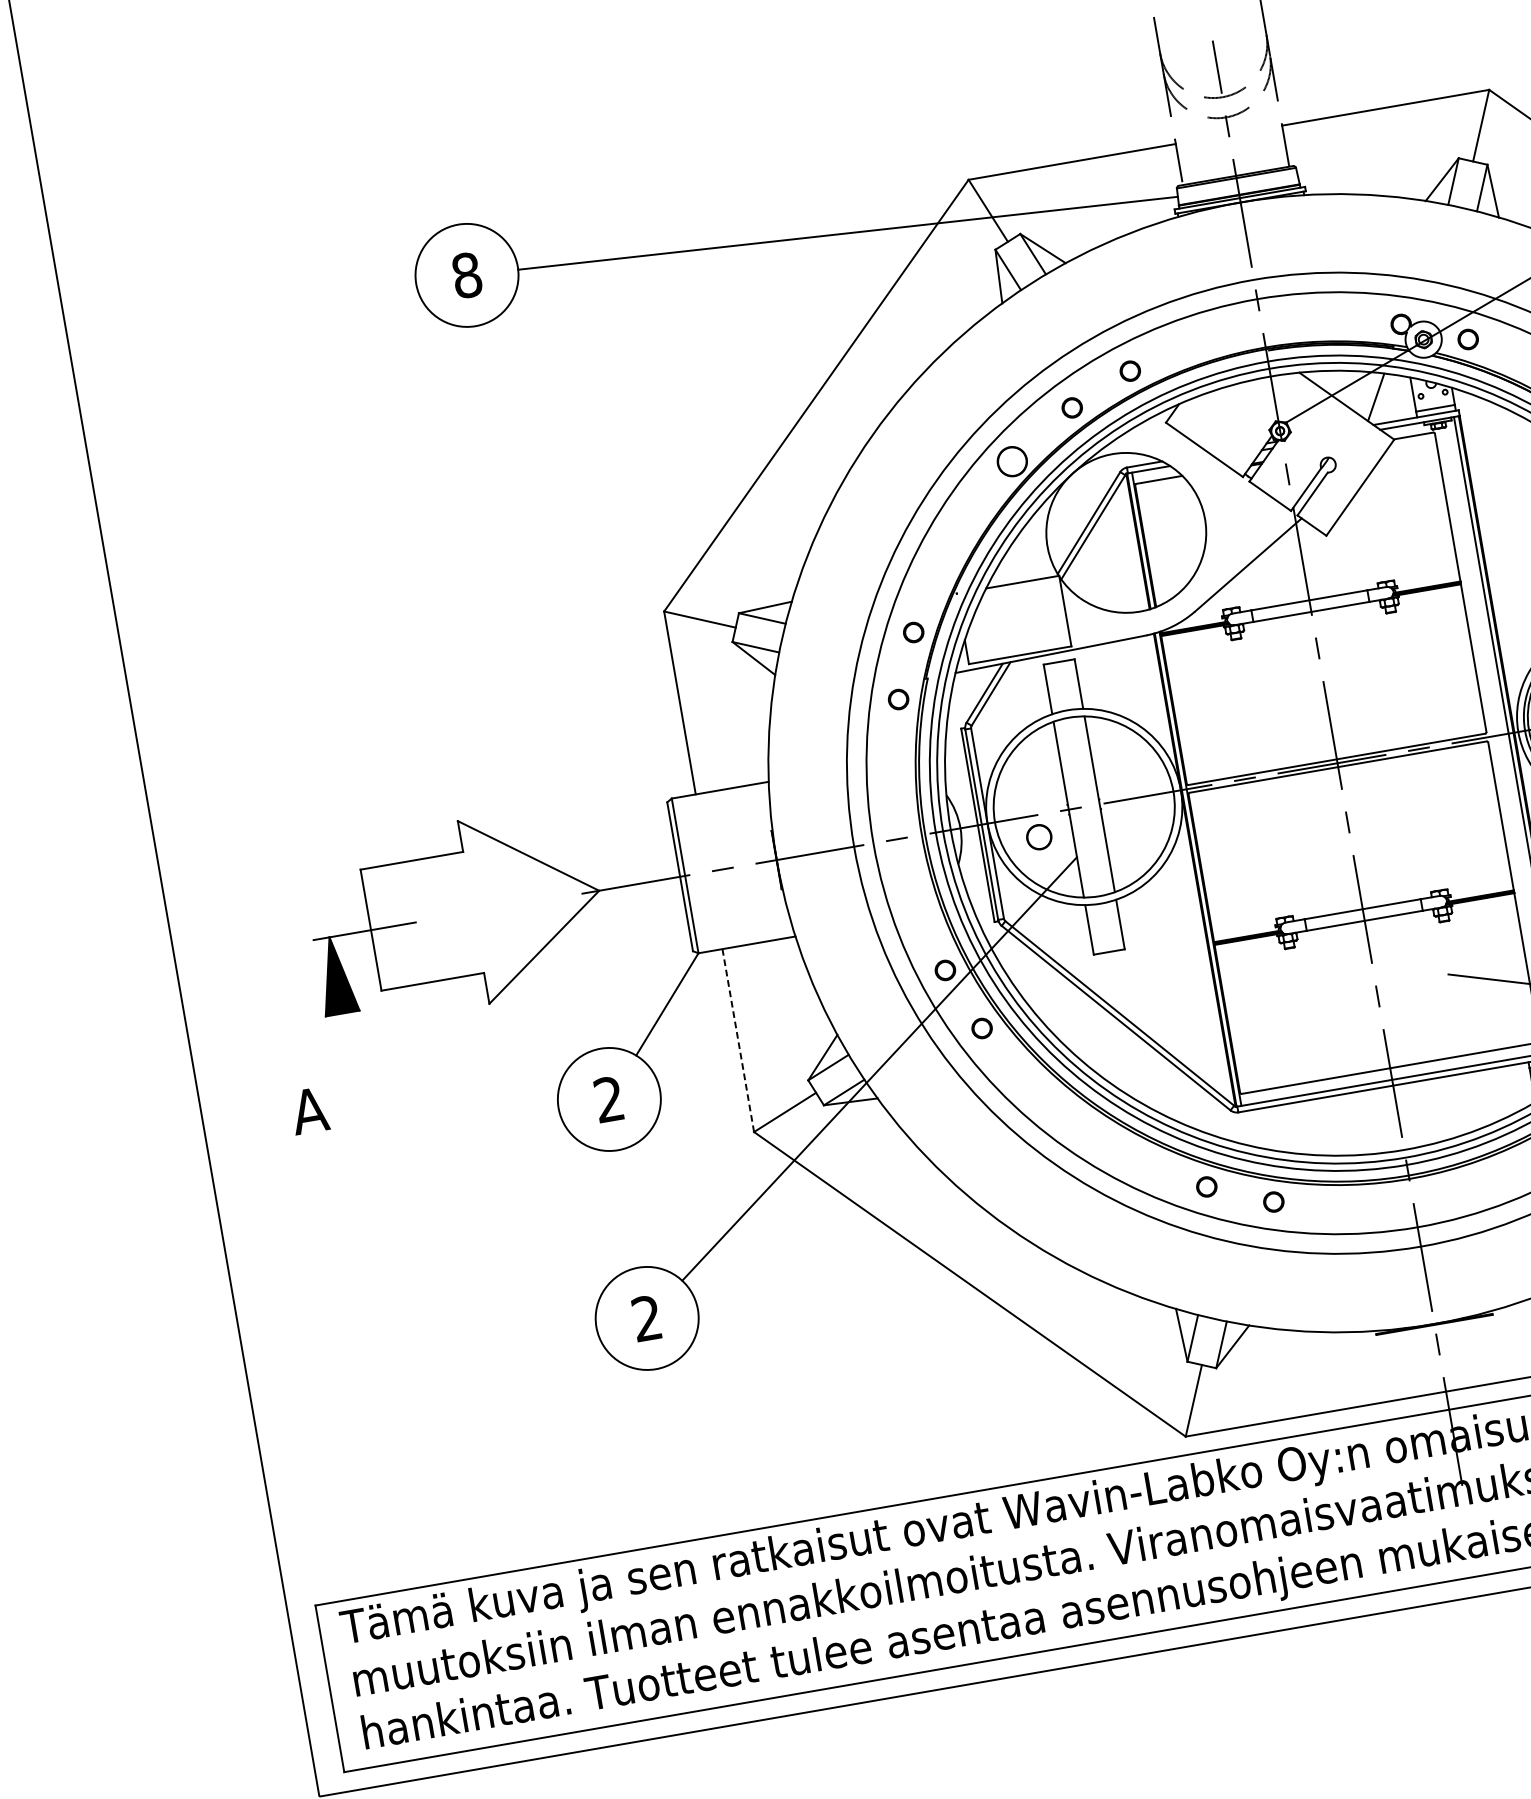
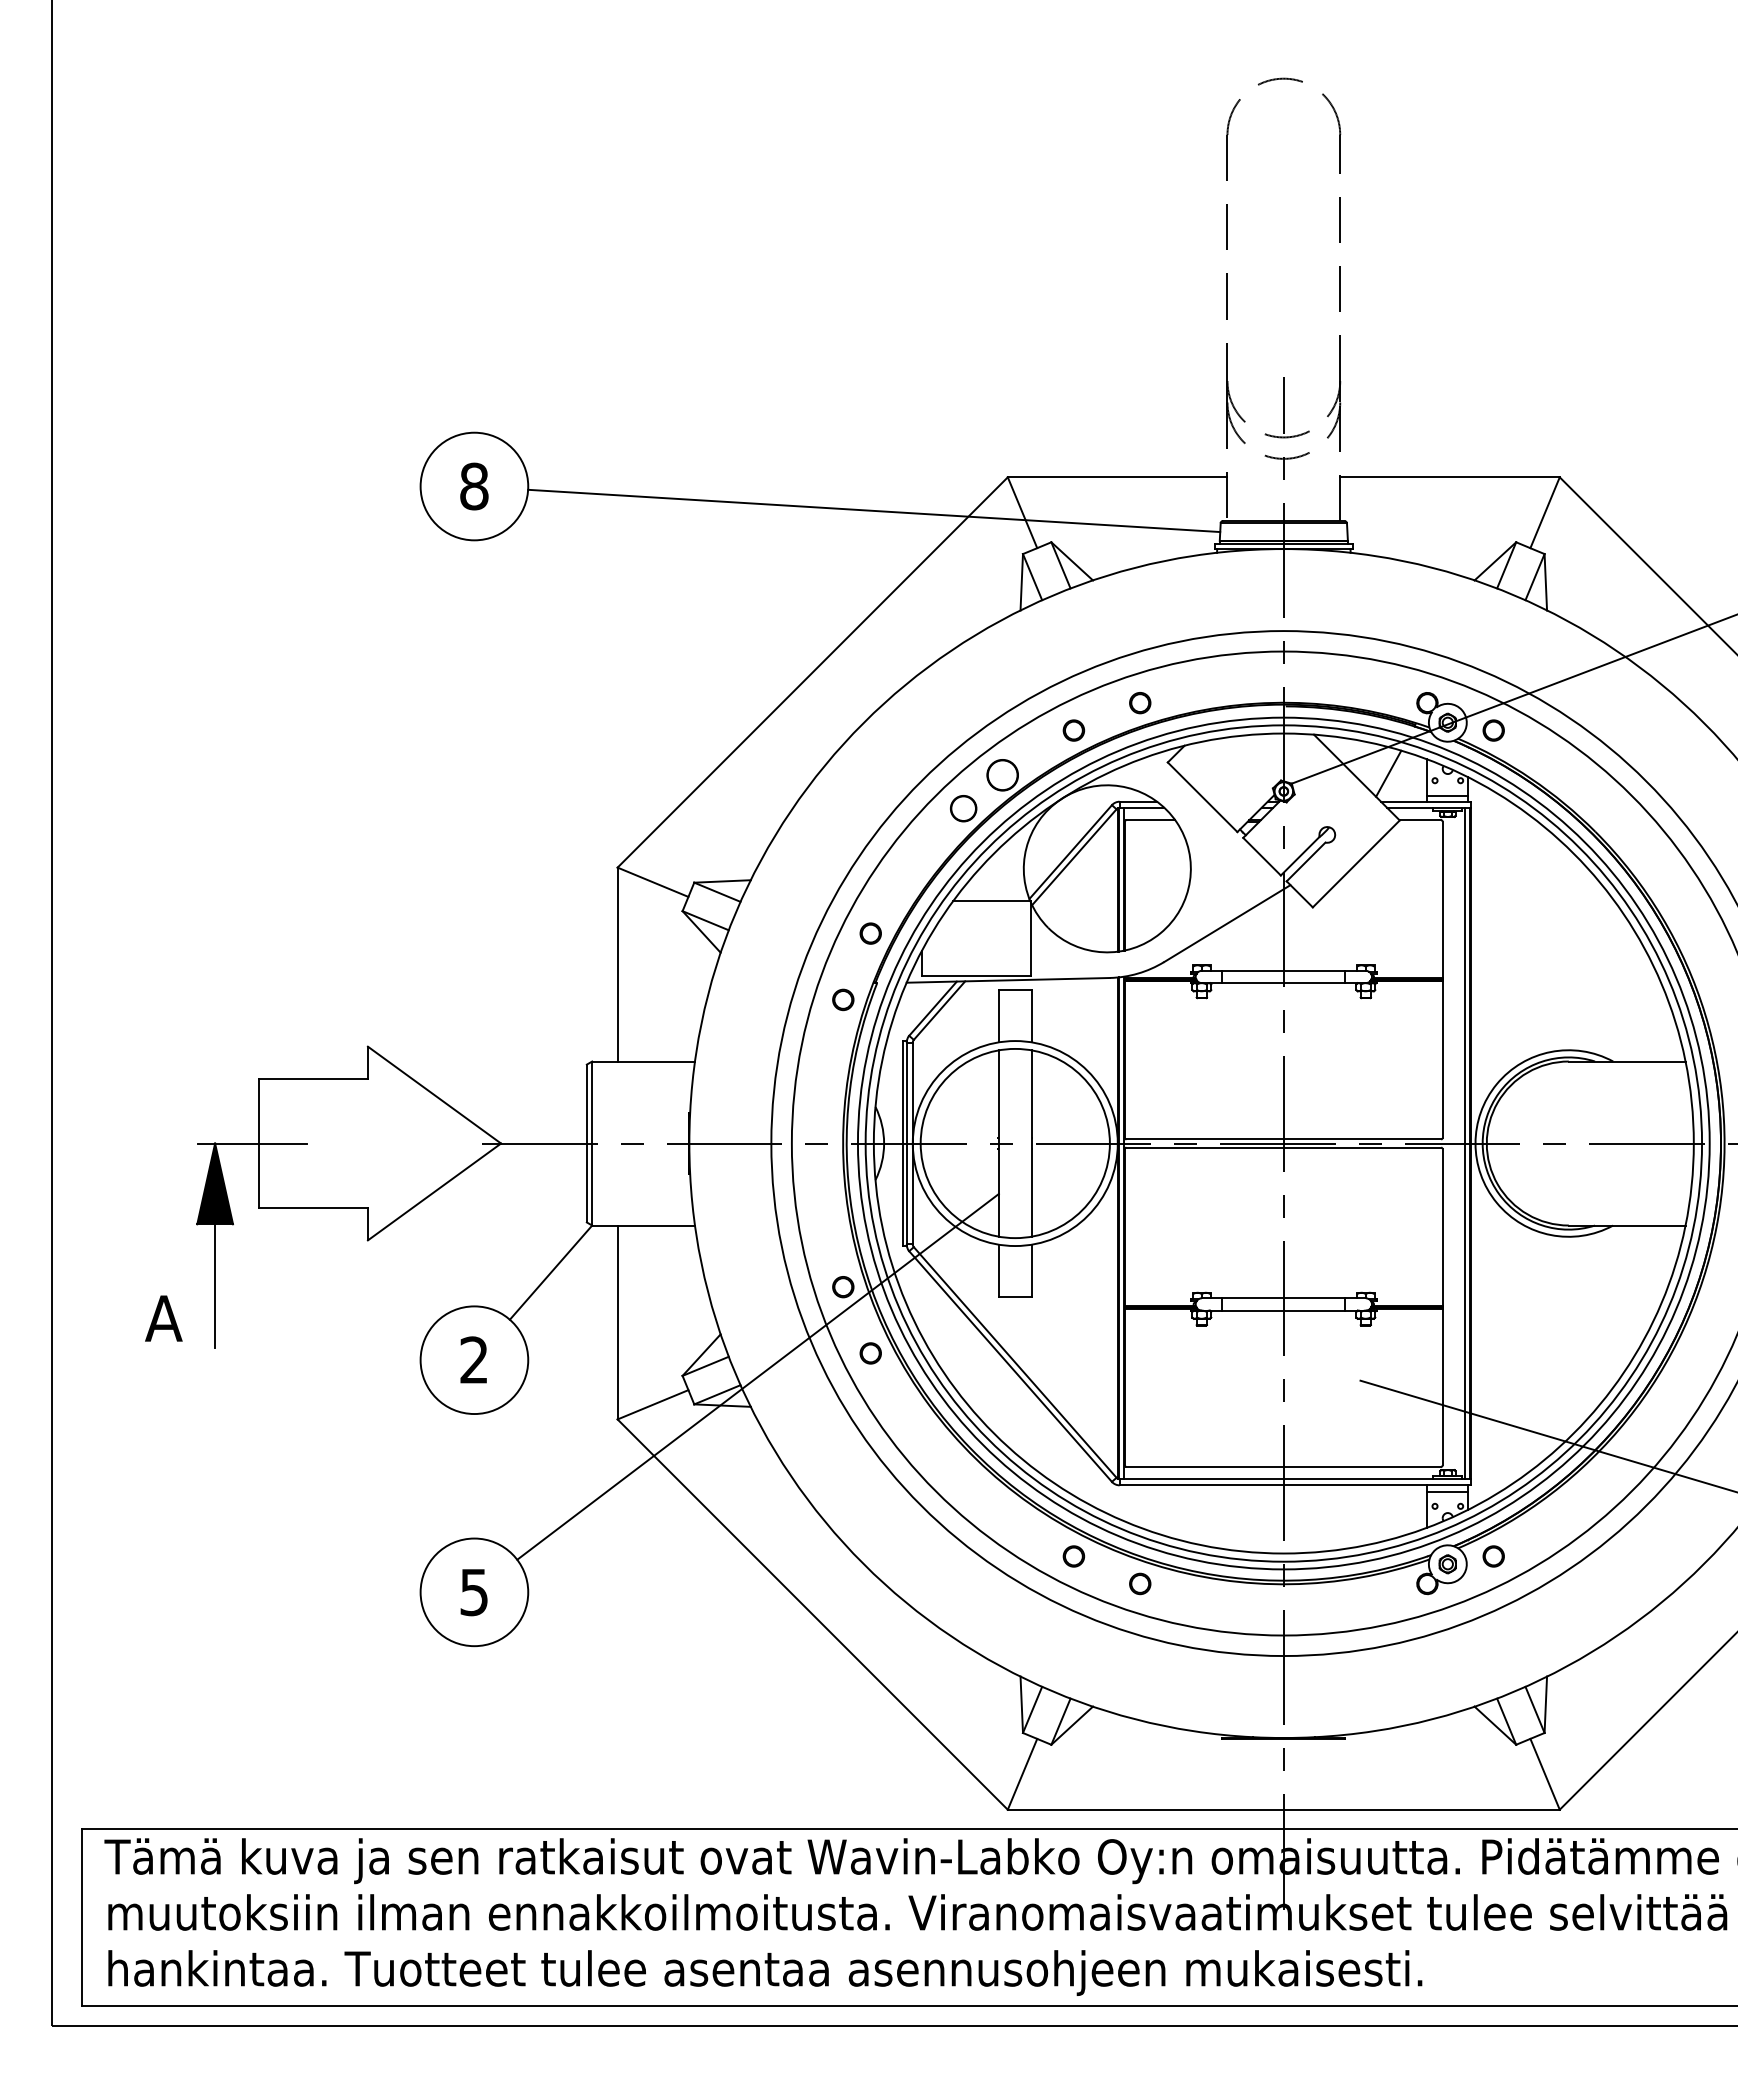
circle: (1039, 837) -> (963, 808), moved
line: (738, 1040) -> (617, 1322), dashed -> solid
line: (353, 1072) -> (215, 1286), added
text: (646, 1318) -> (473, 1592), 2 -> 5

